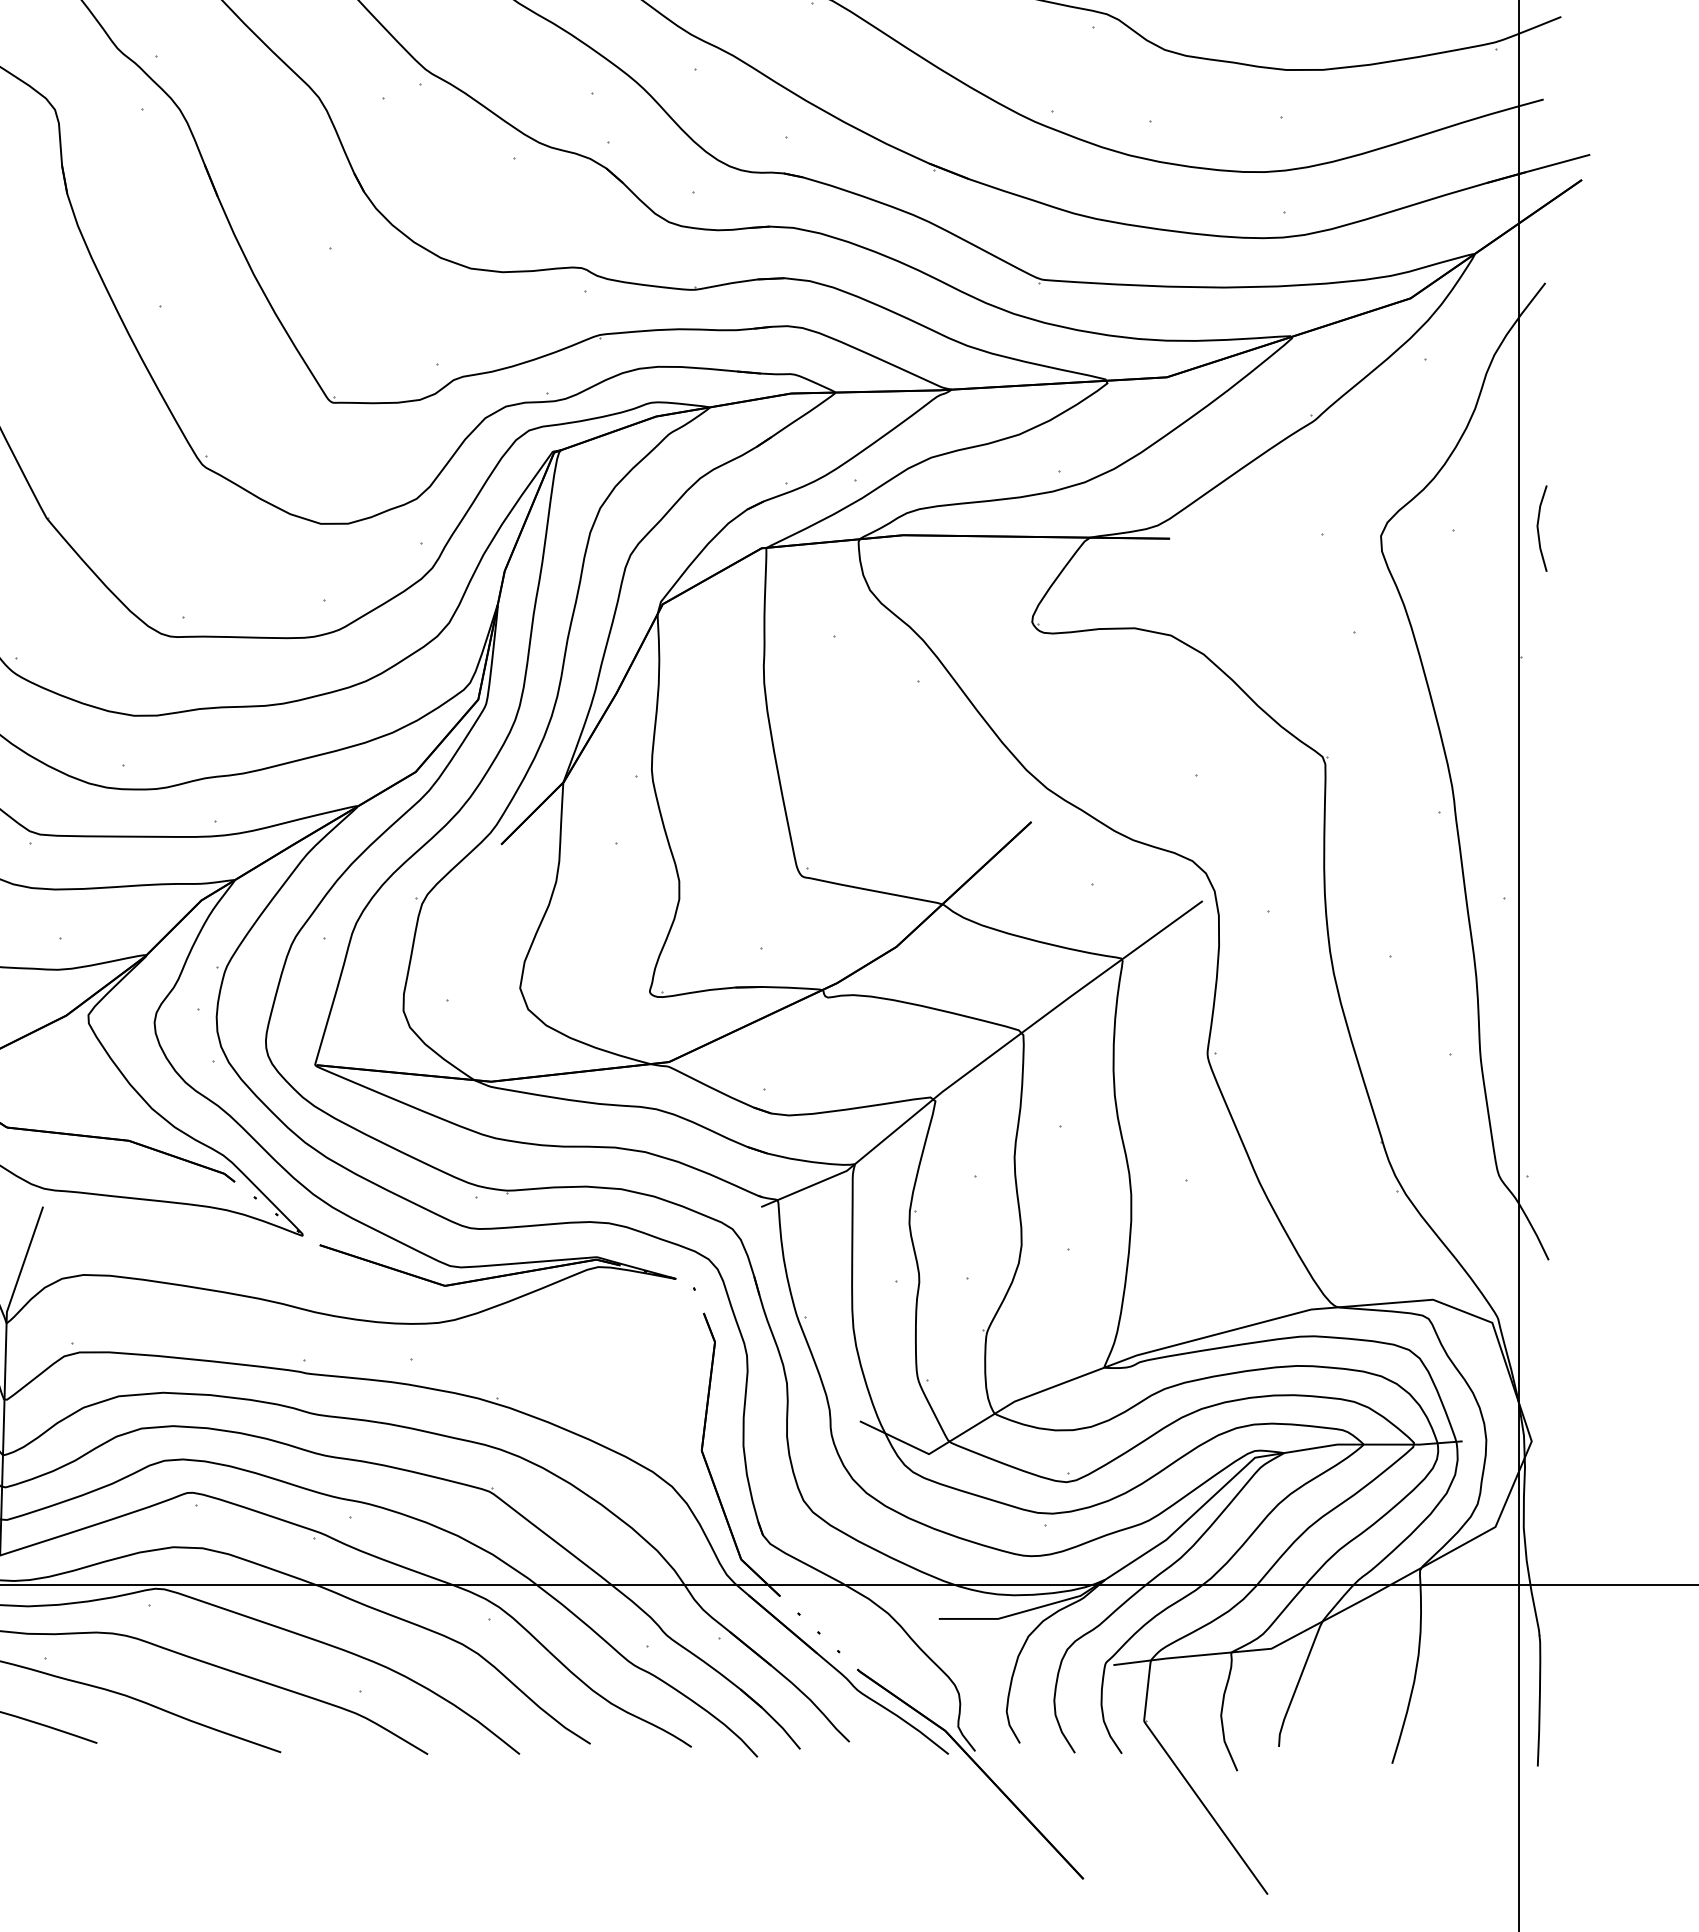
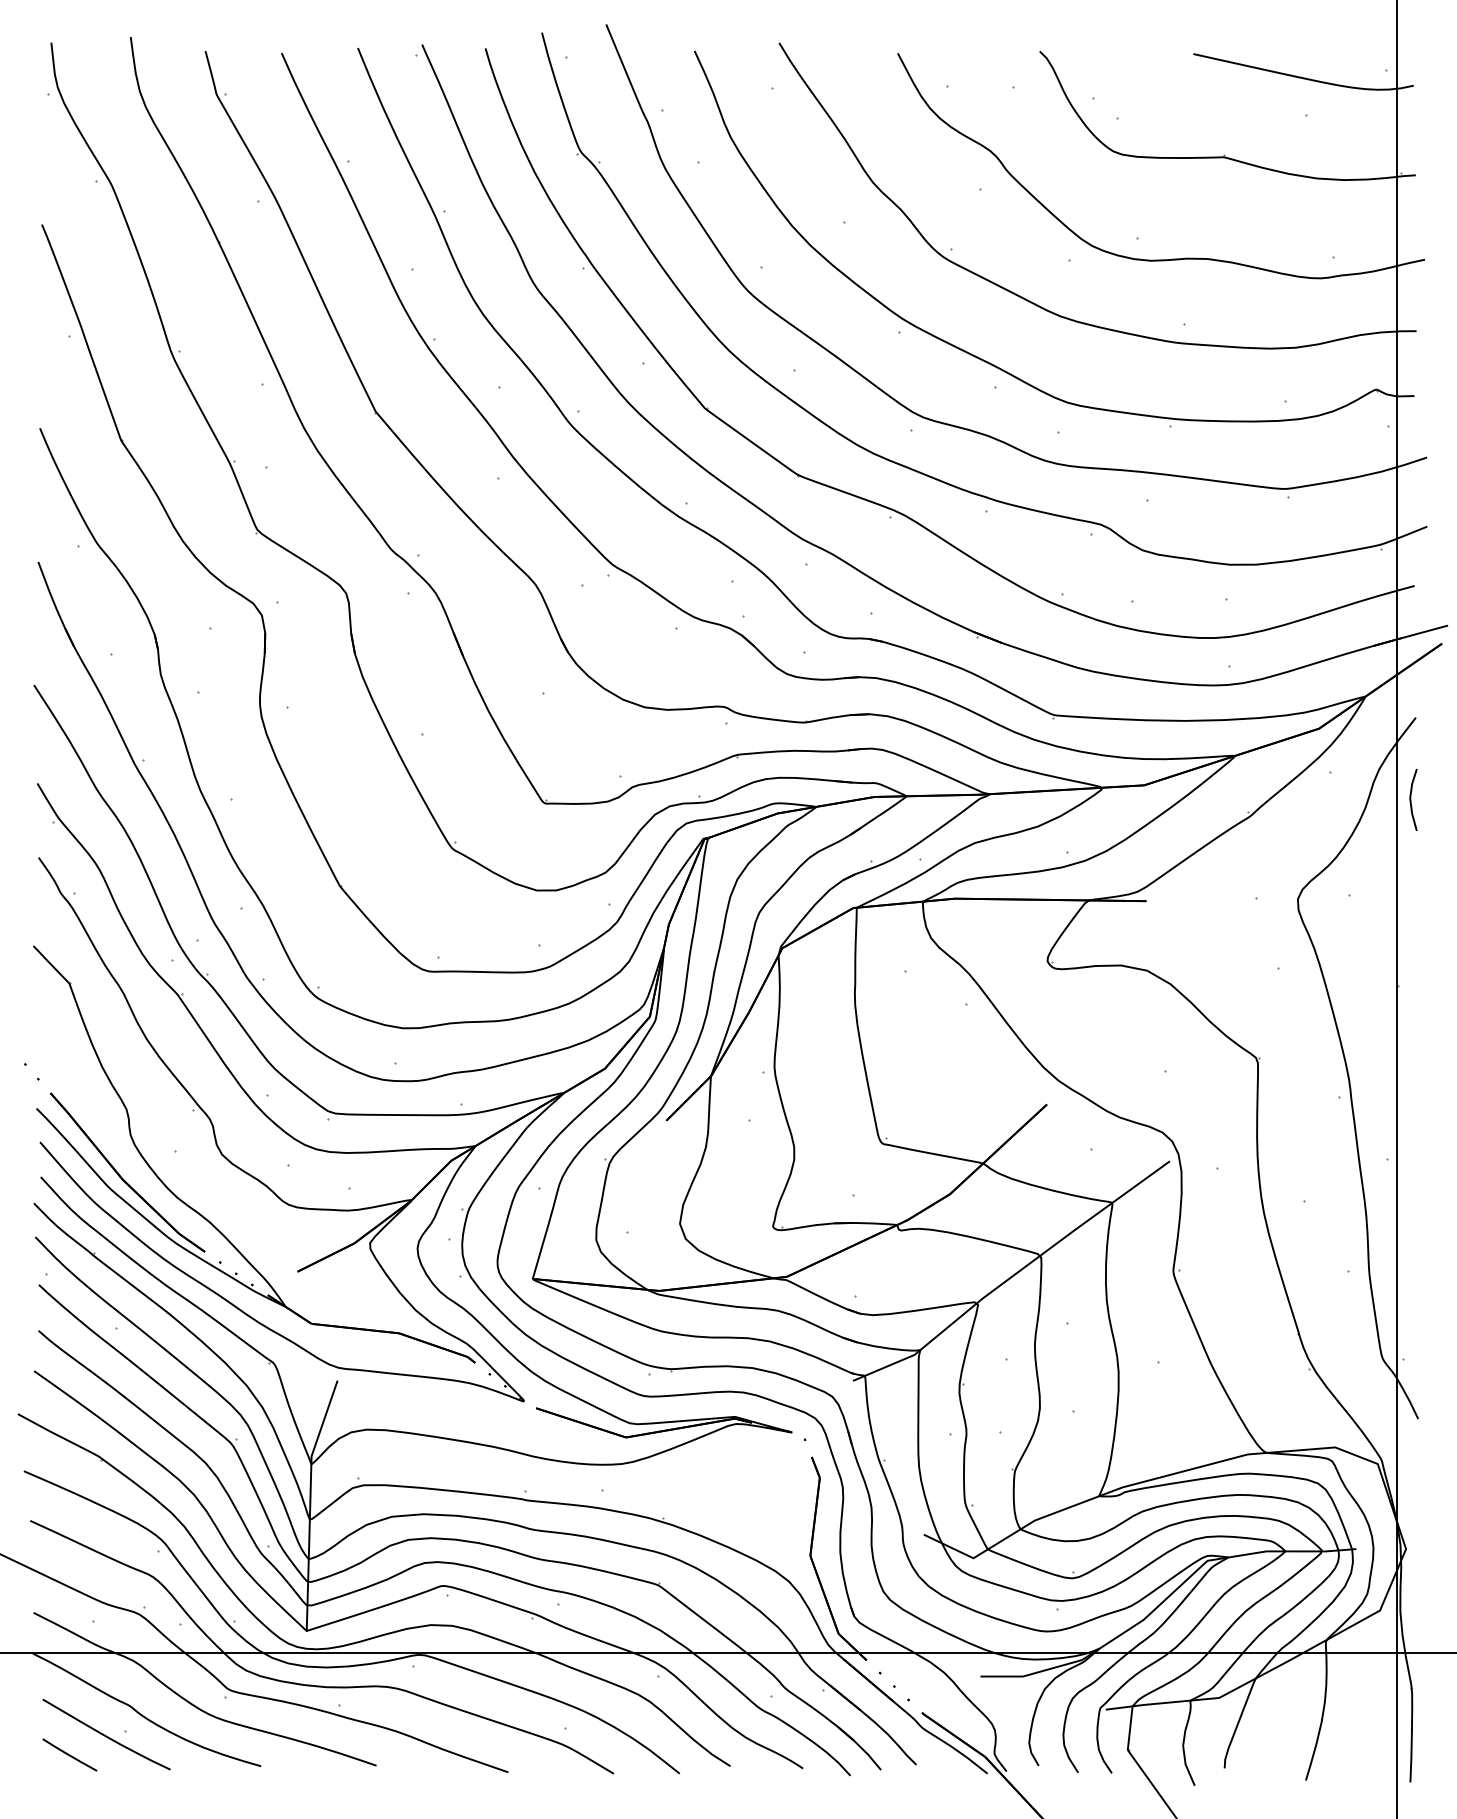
line: (1539, 528) -> (1411, 799), moved

